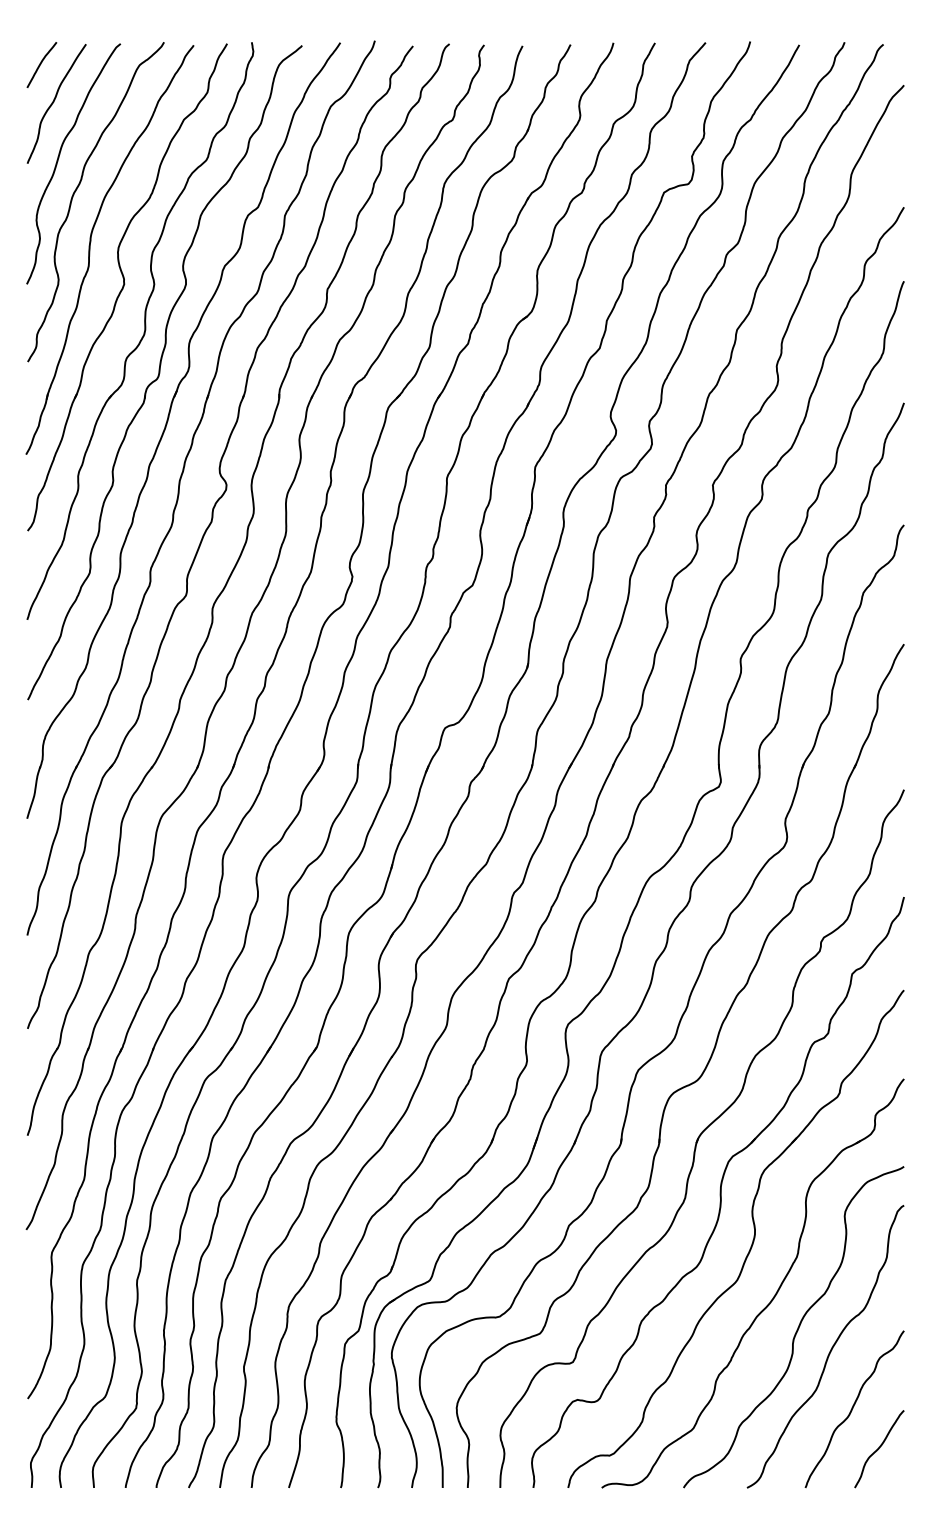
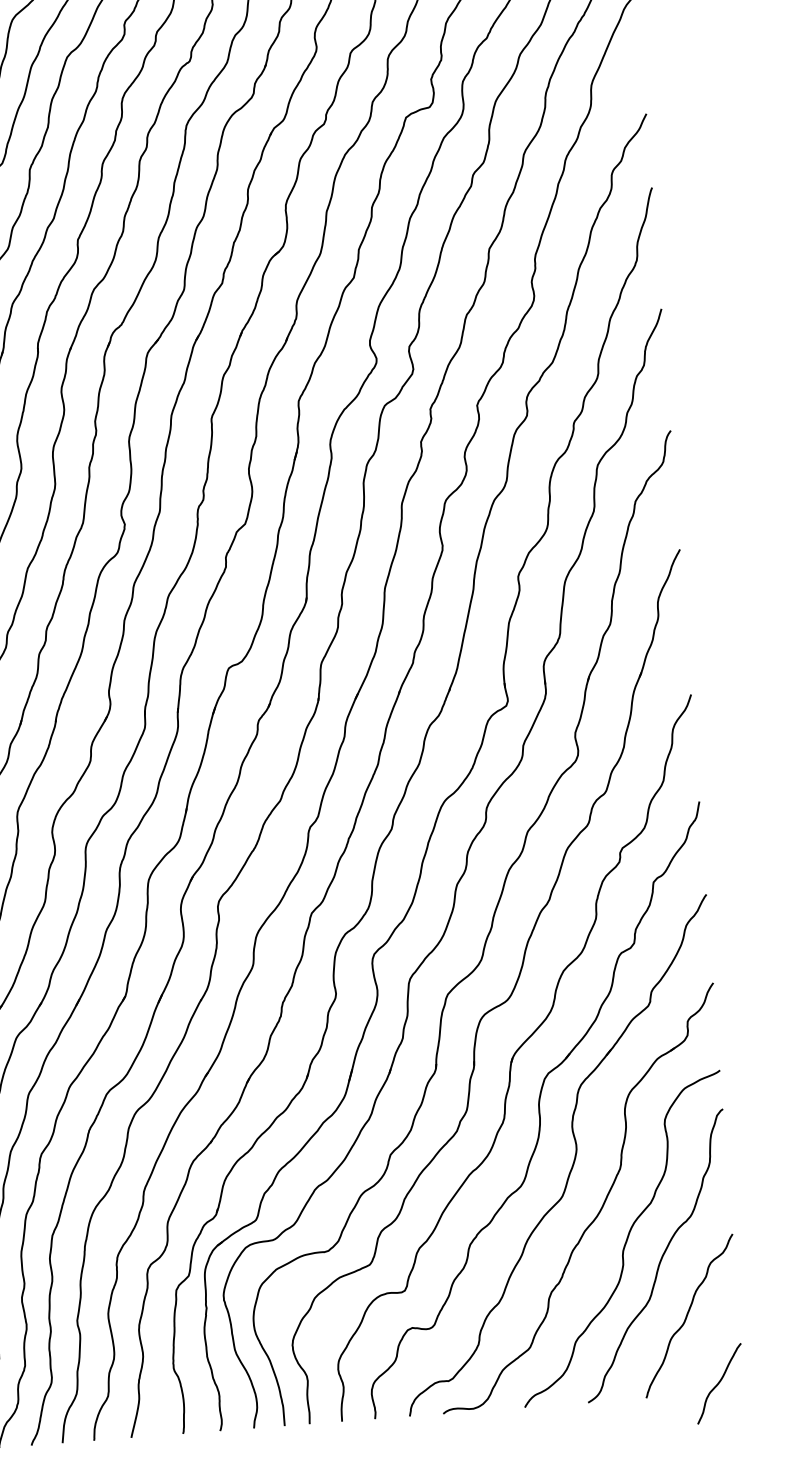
curve: (879, 1449) -> (719, 1384), moved

